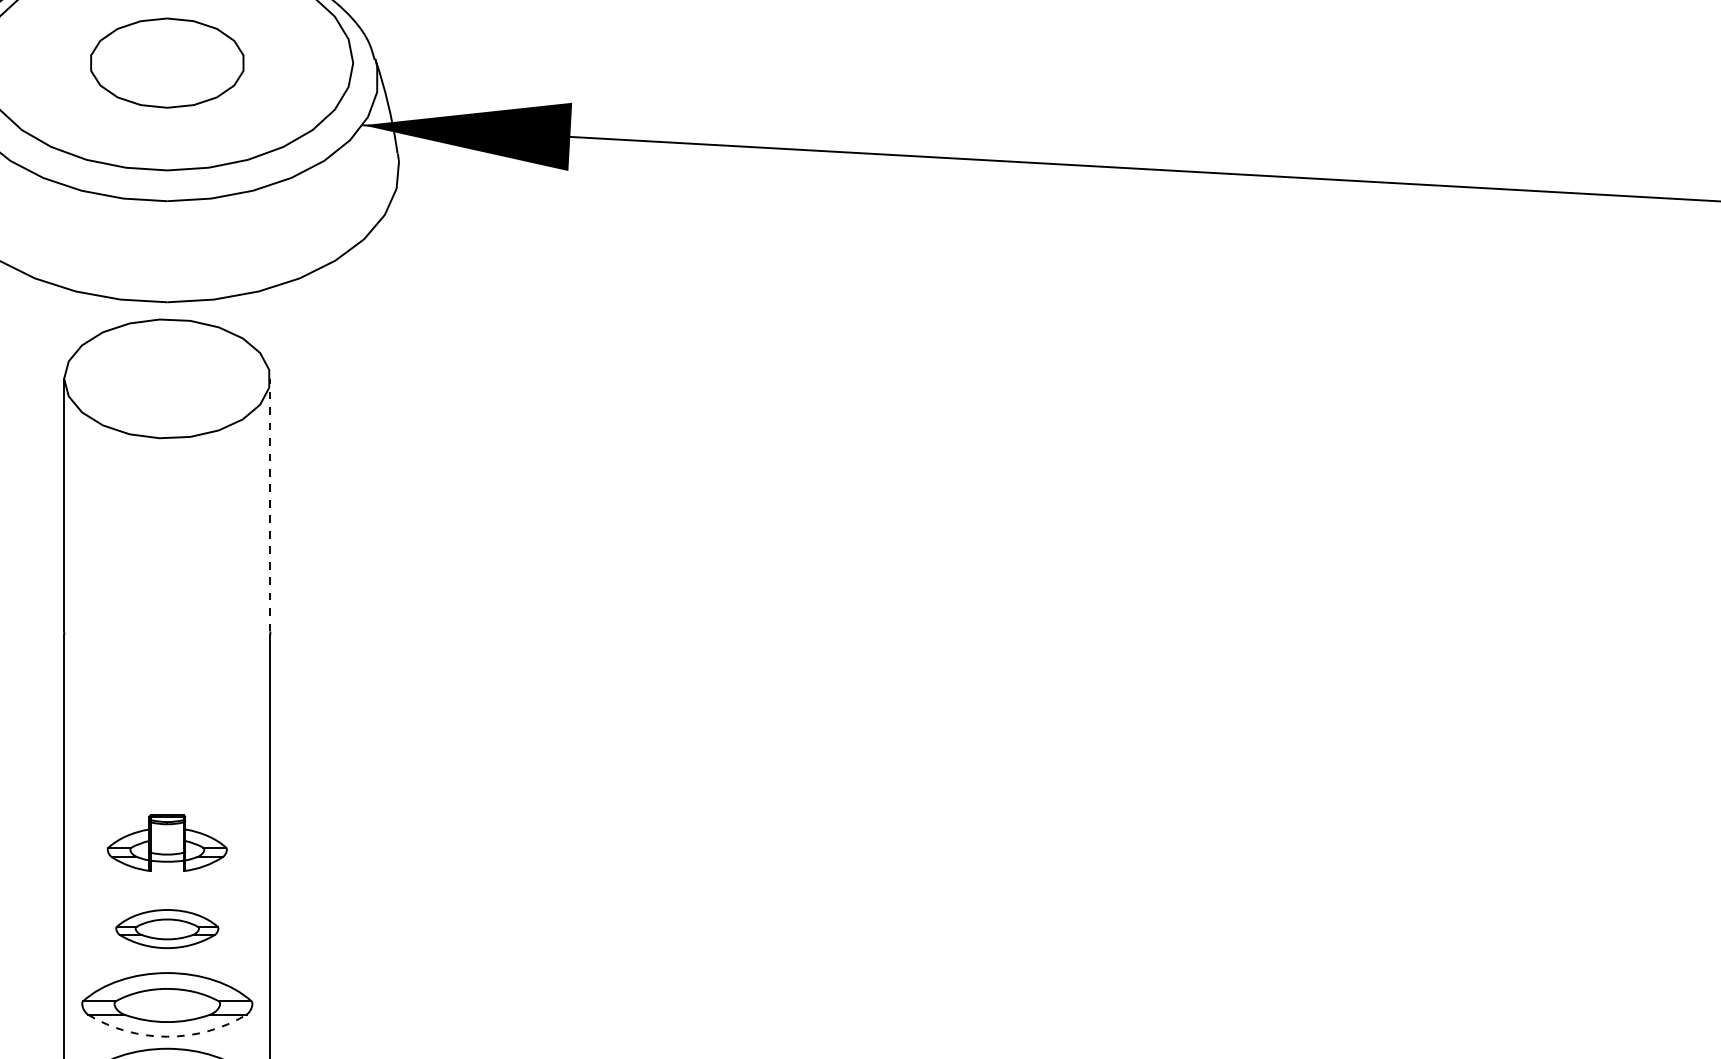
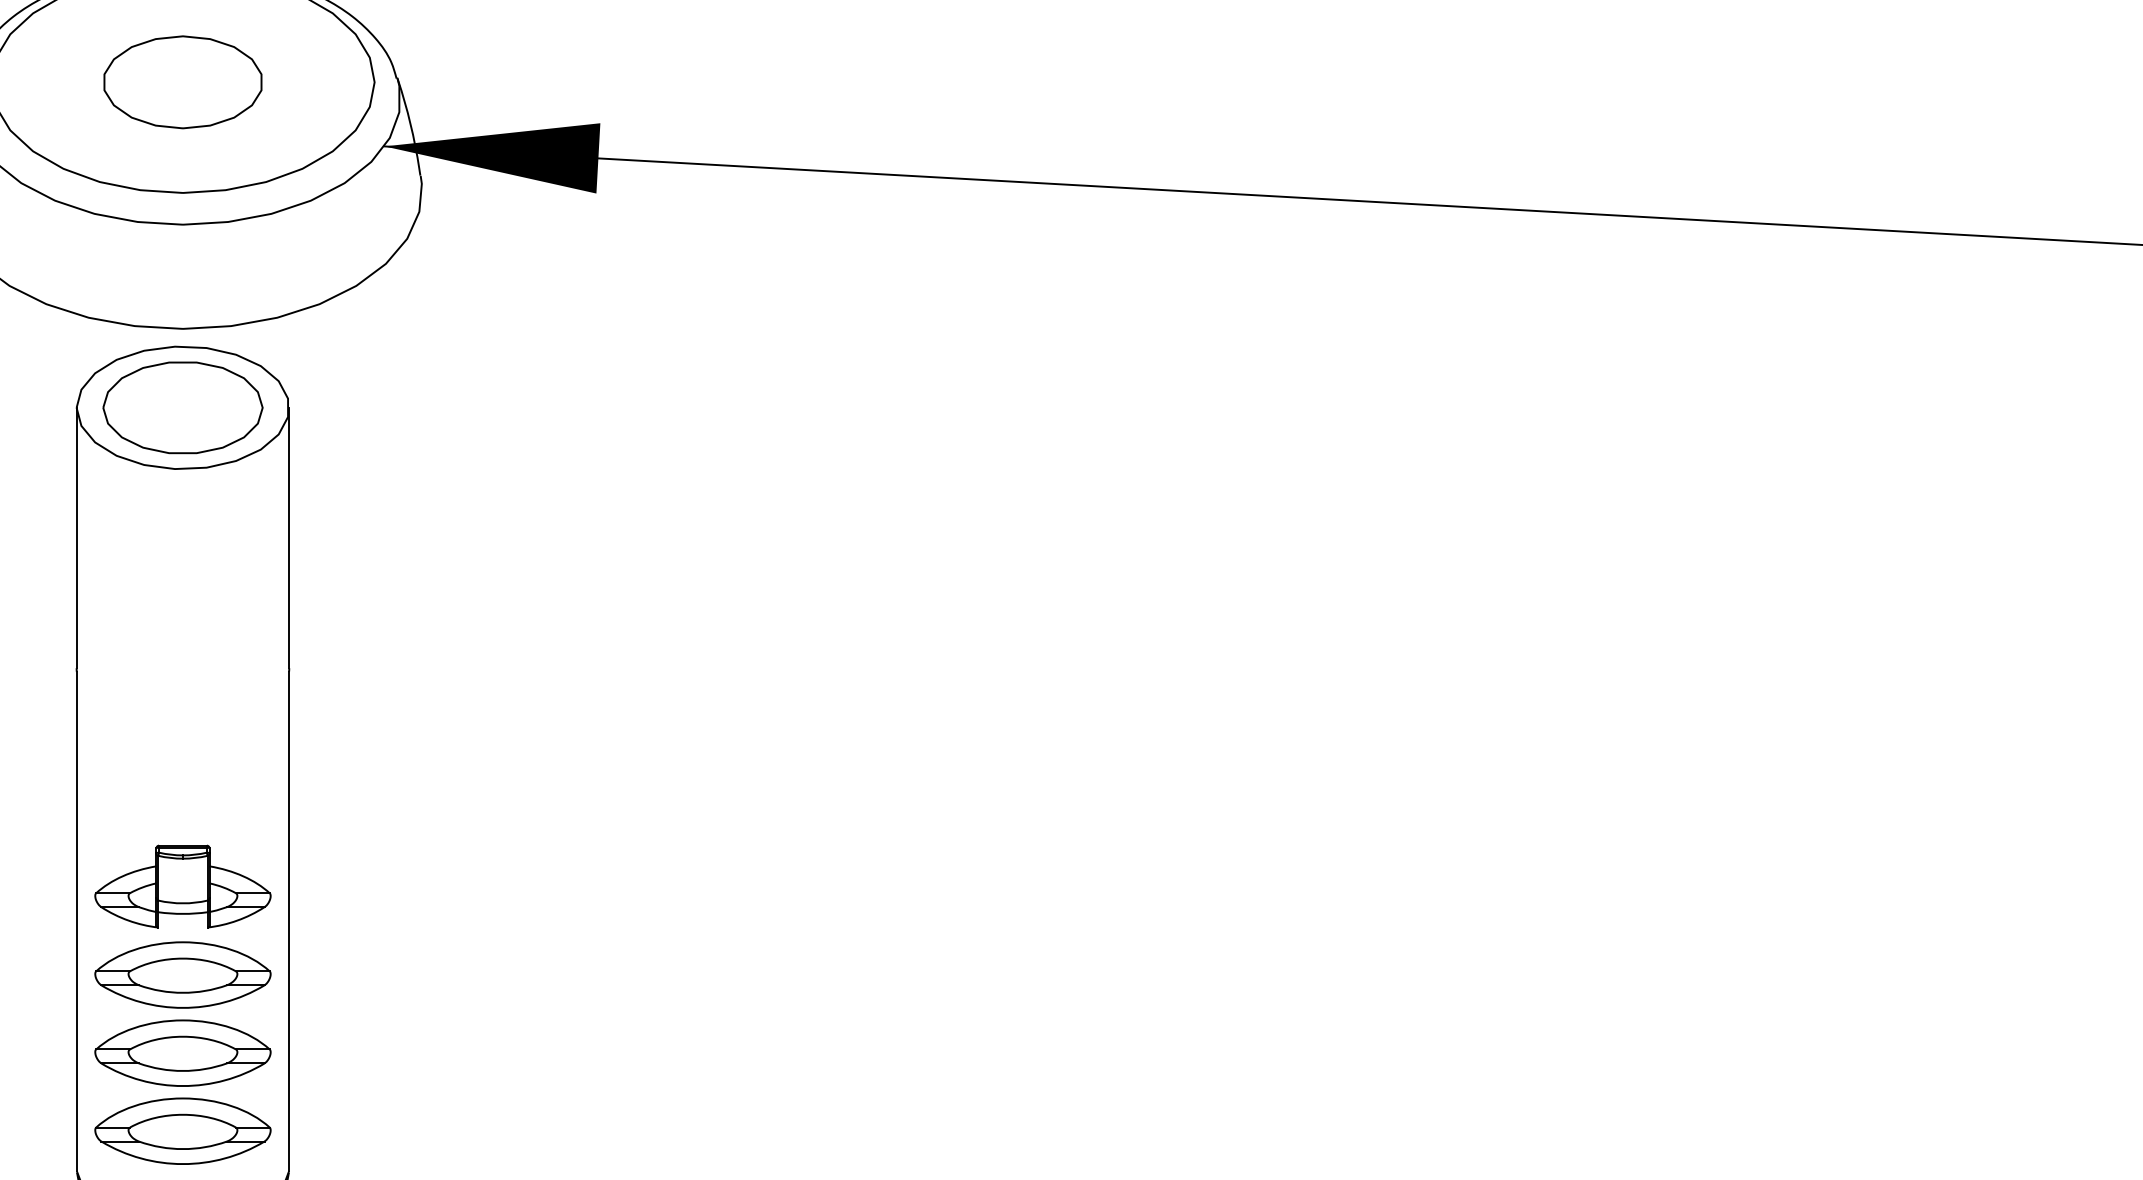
part: (166, 378) -> (182, 407), added
line: (270, 504) -> (289, 537), dashed -> solid
part: (166, 843) -> (182, 886), size x1.43
part: (166, 928) -> (182, 974), size x1.67
arc: (166, 1037) -> (182, 1086), dashed -> solid

